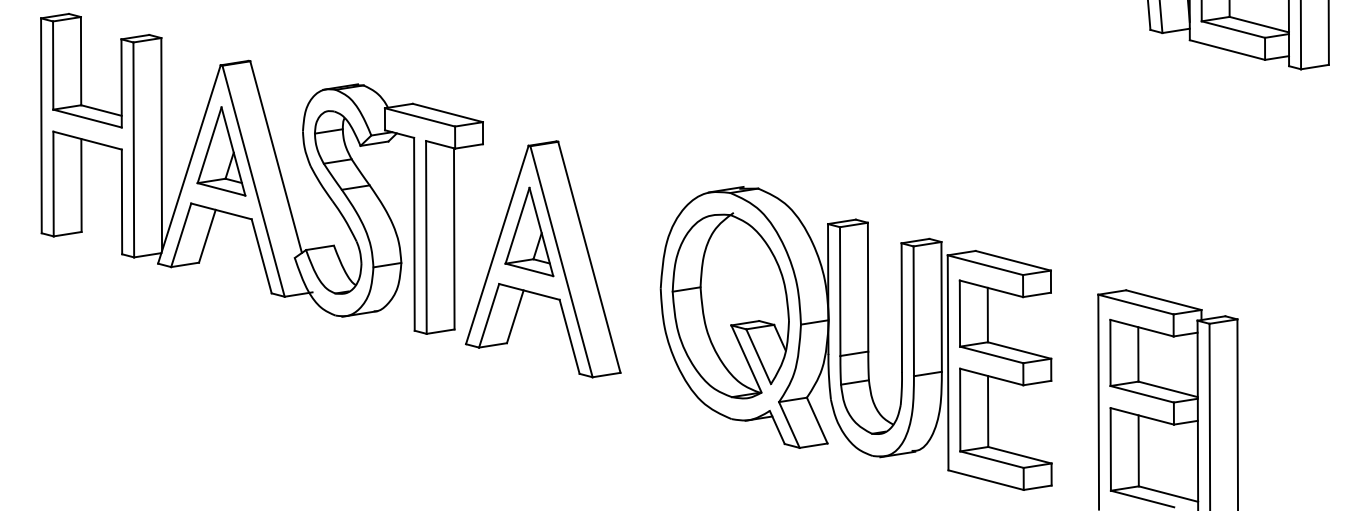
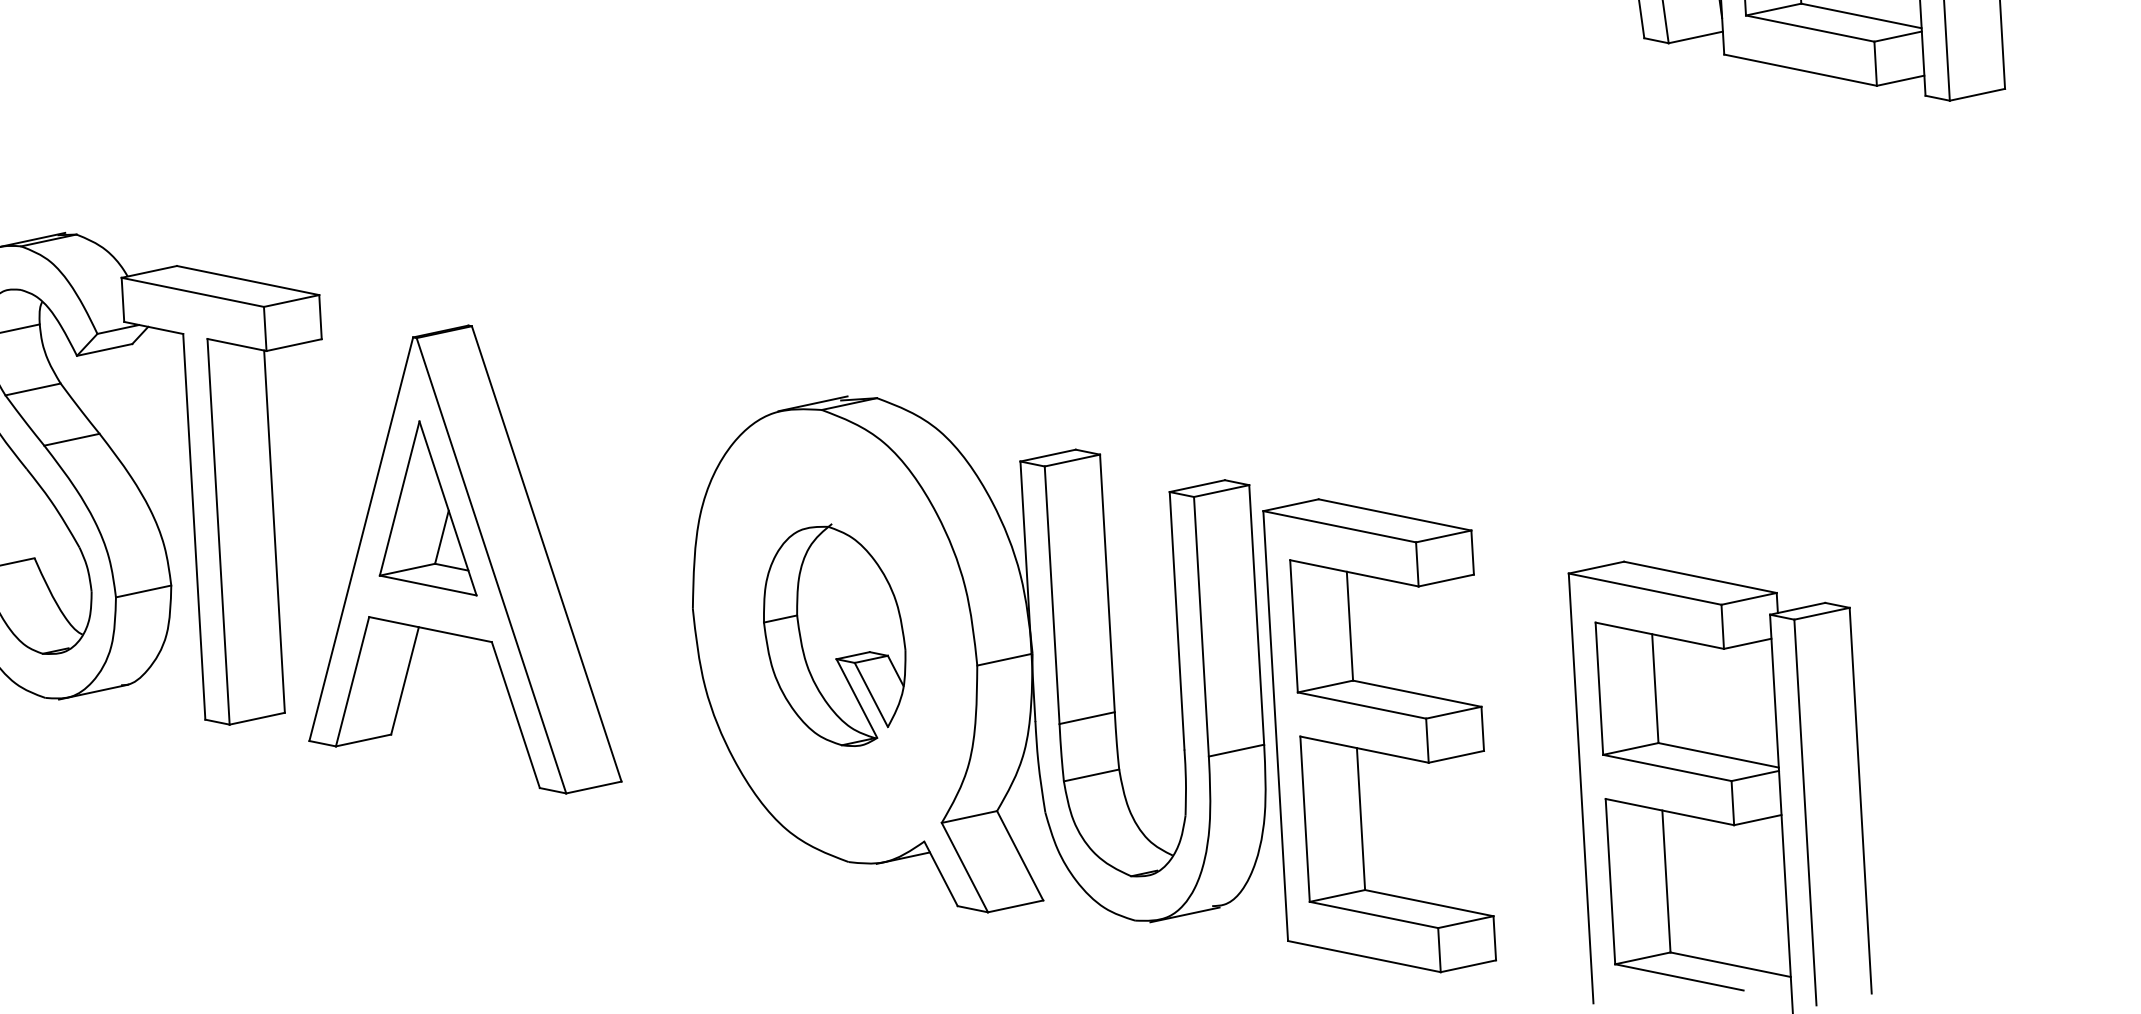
part: (730, 305) -> (834, 634), size x0.6

